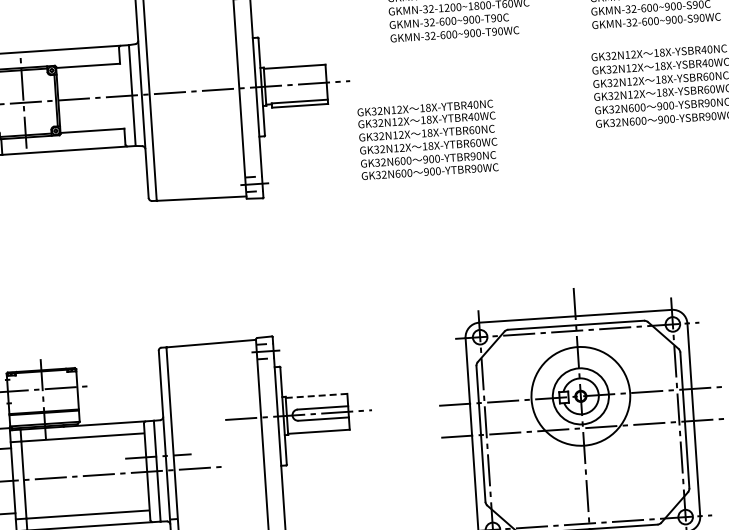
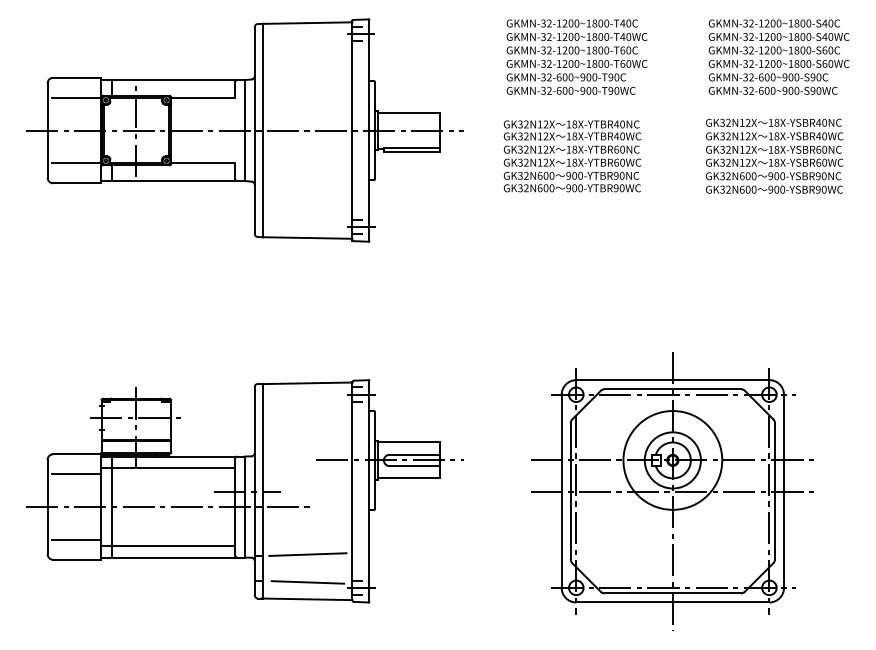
text: (428, 139) -> (572, 156), moved
line: (316, 395) -> (409, 442), dashed -> solid
line: (222, 514) -> (307, 554), added

